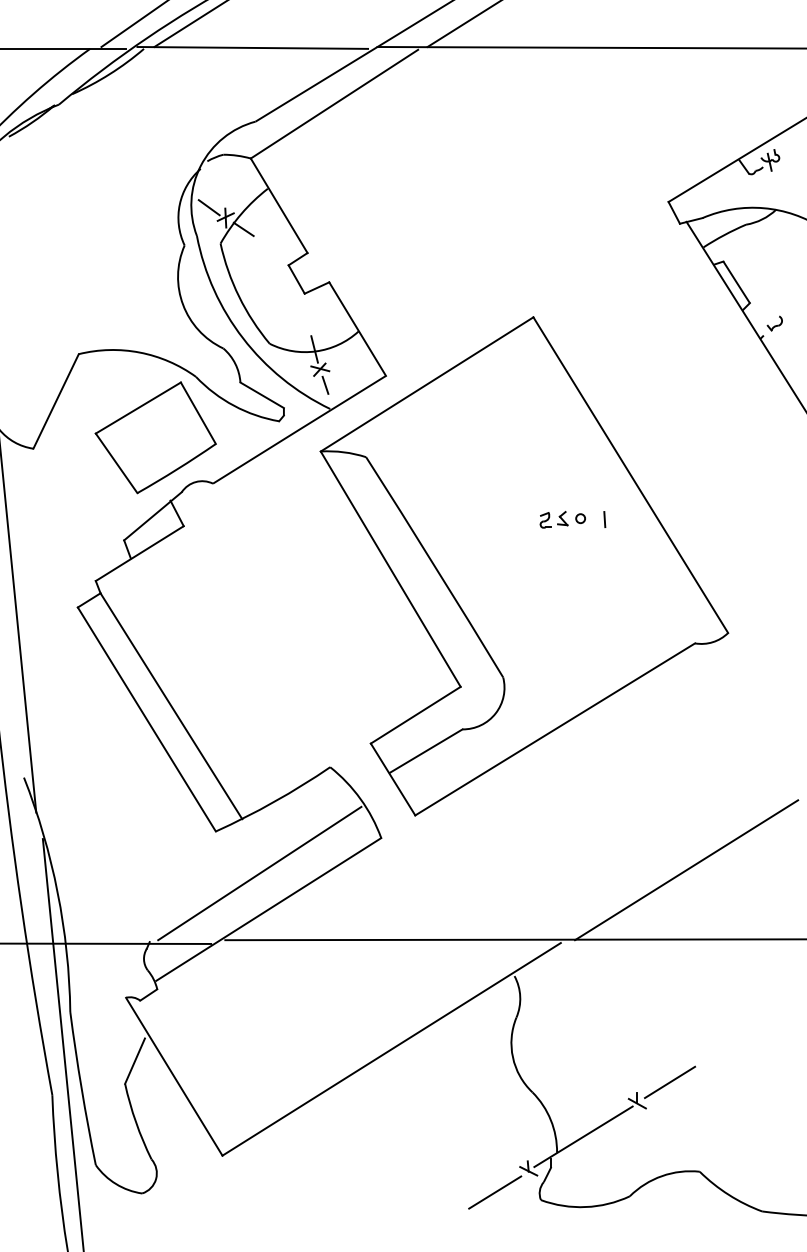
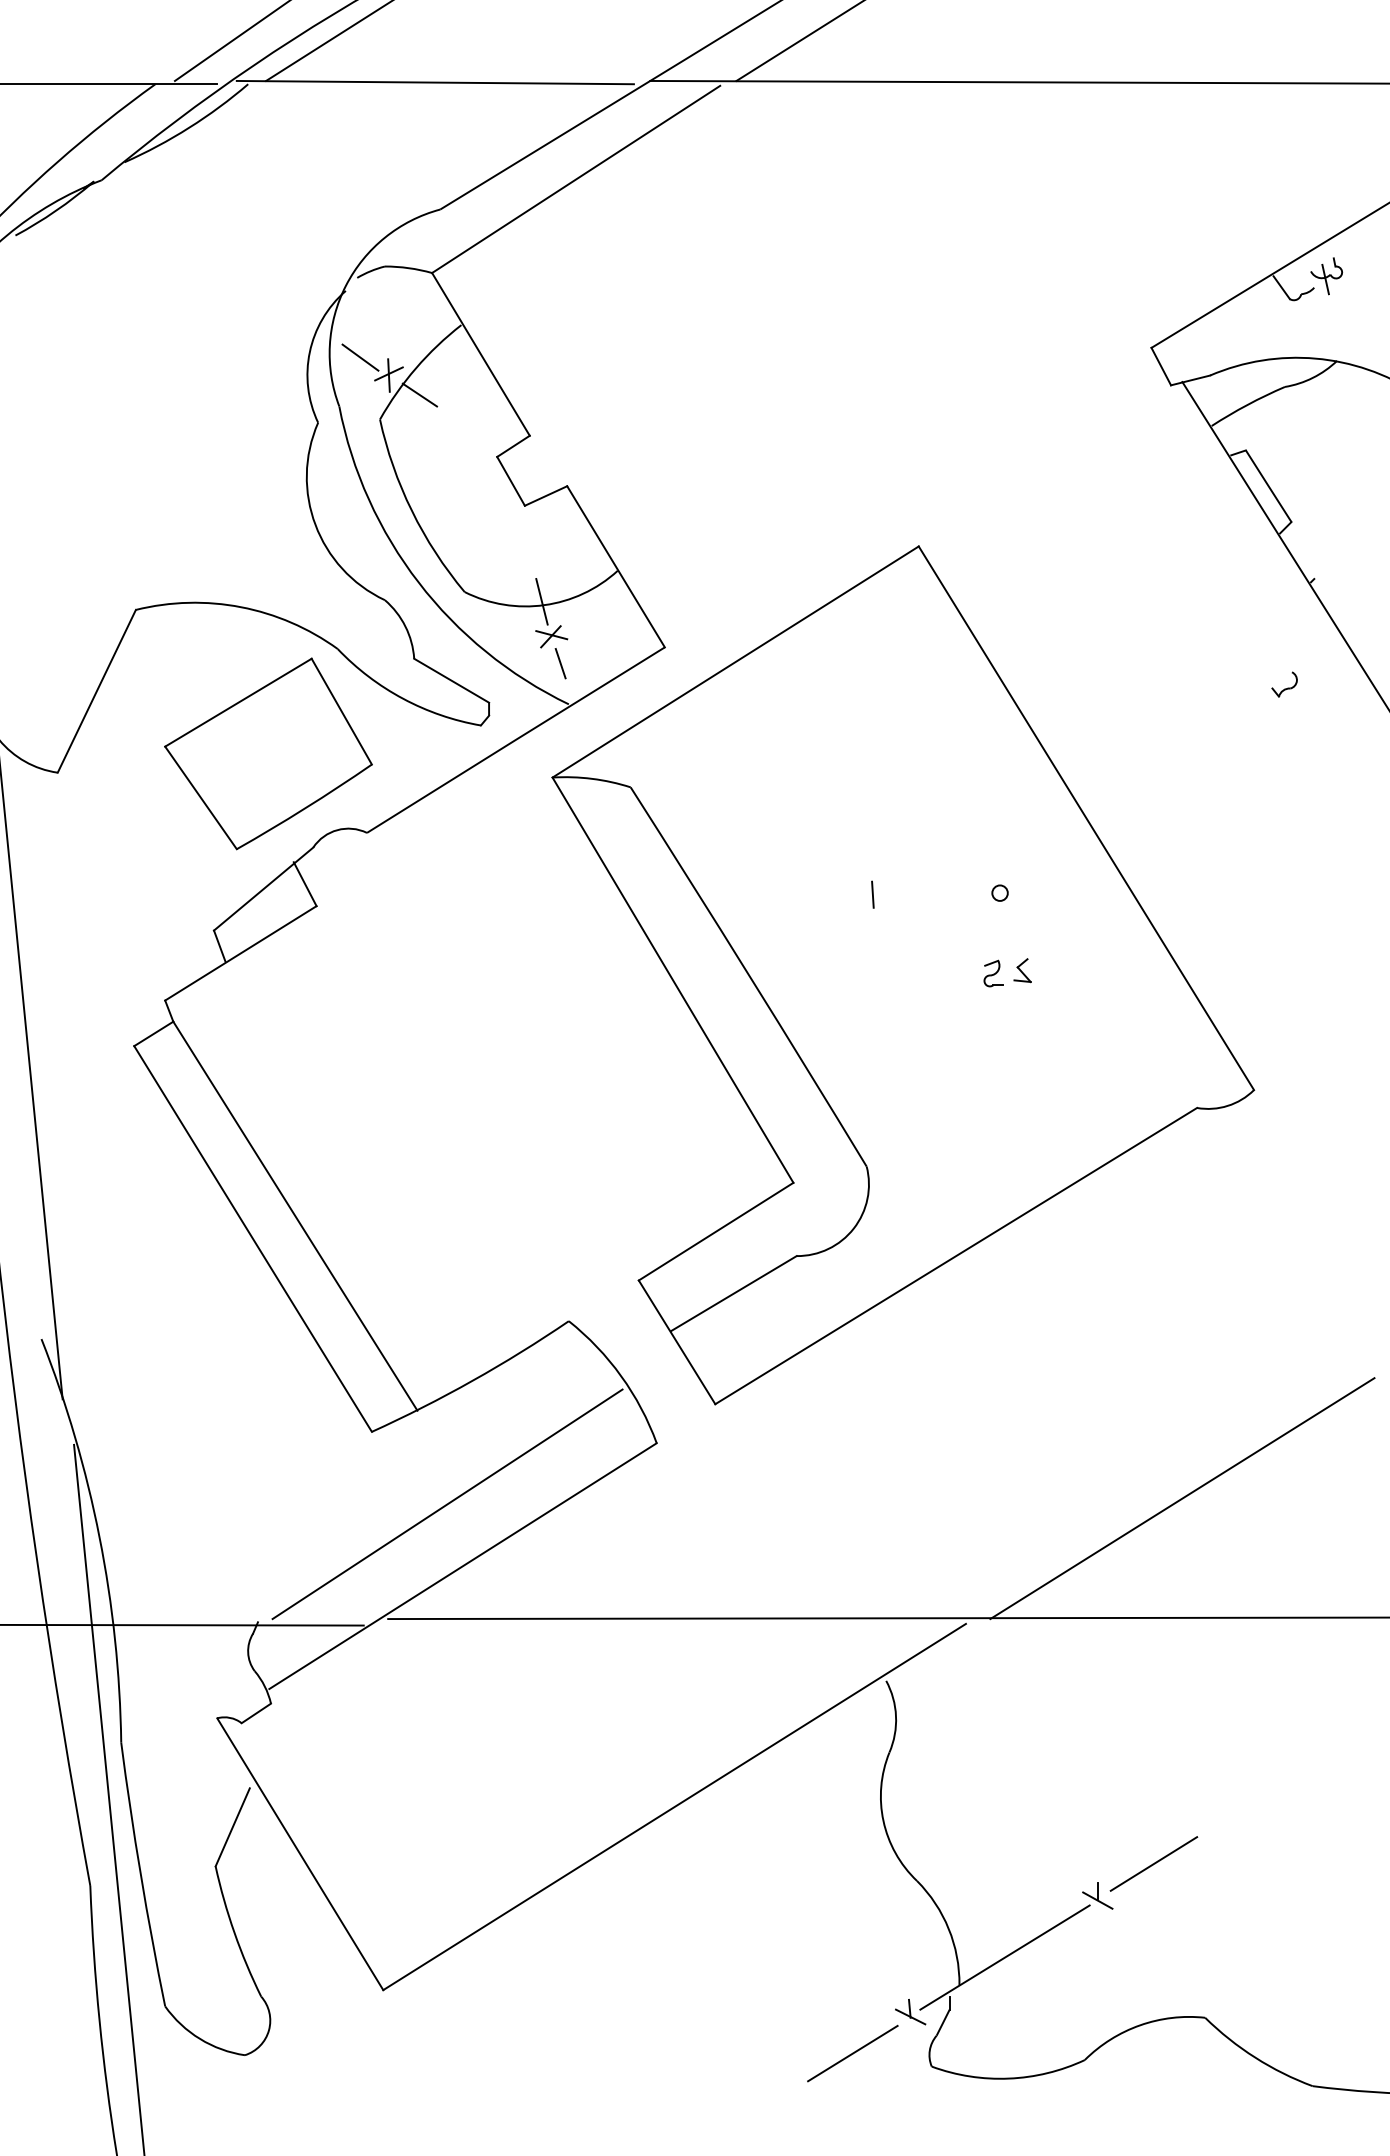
part: (774, 323) -> (1283, 684), moved
part: (553, 519) -> (1006, 972), moved
line: (604, 519) -> (872, 894), moved

